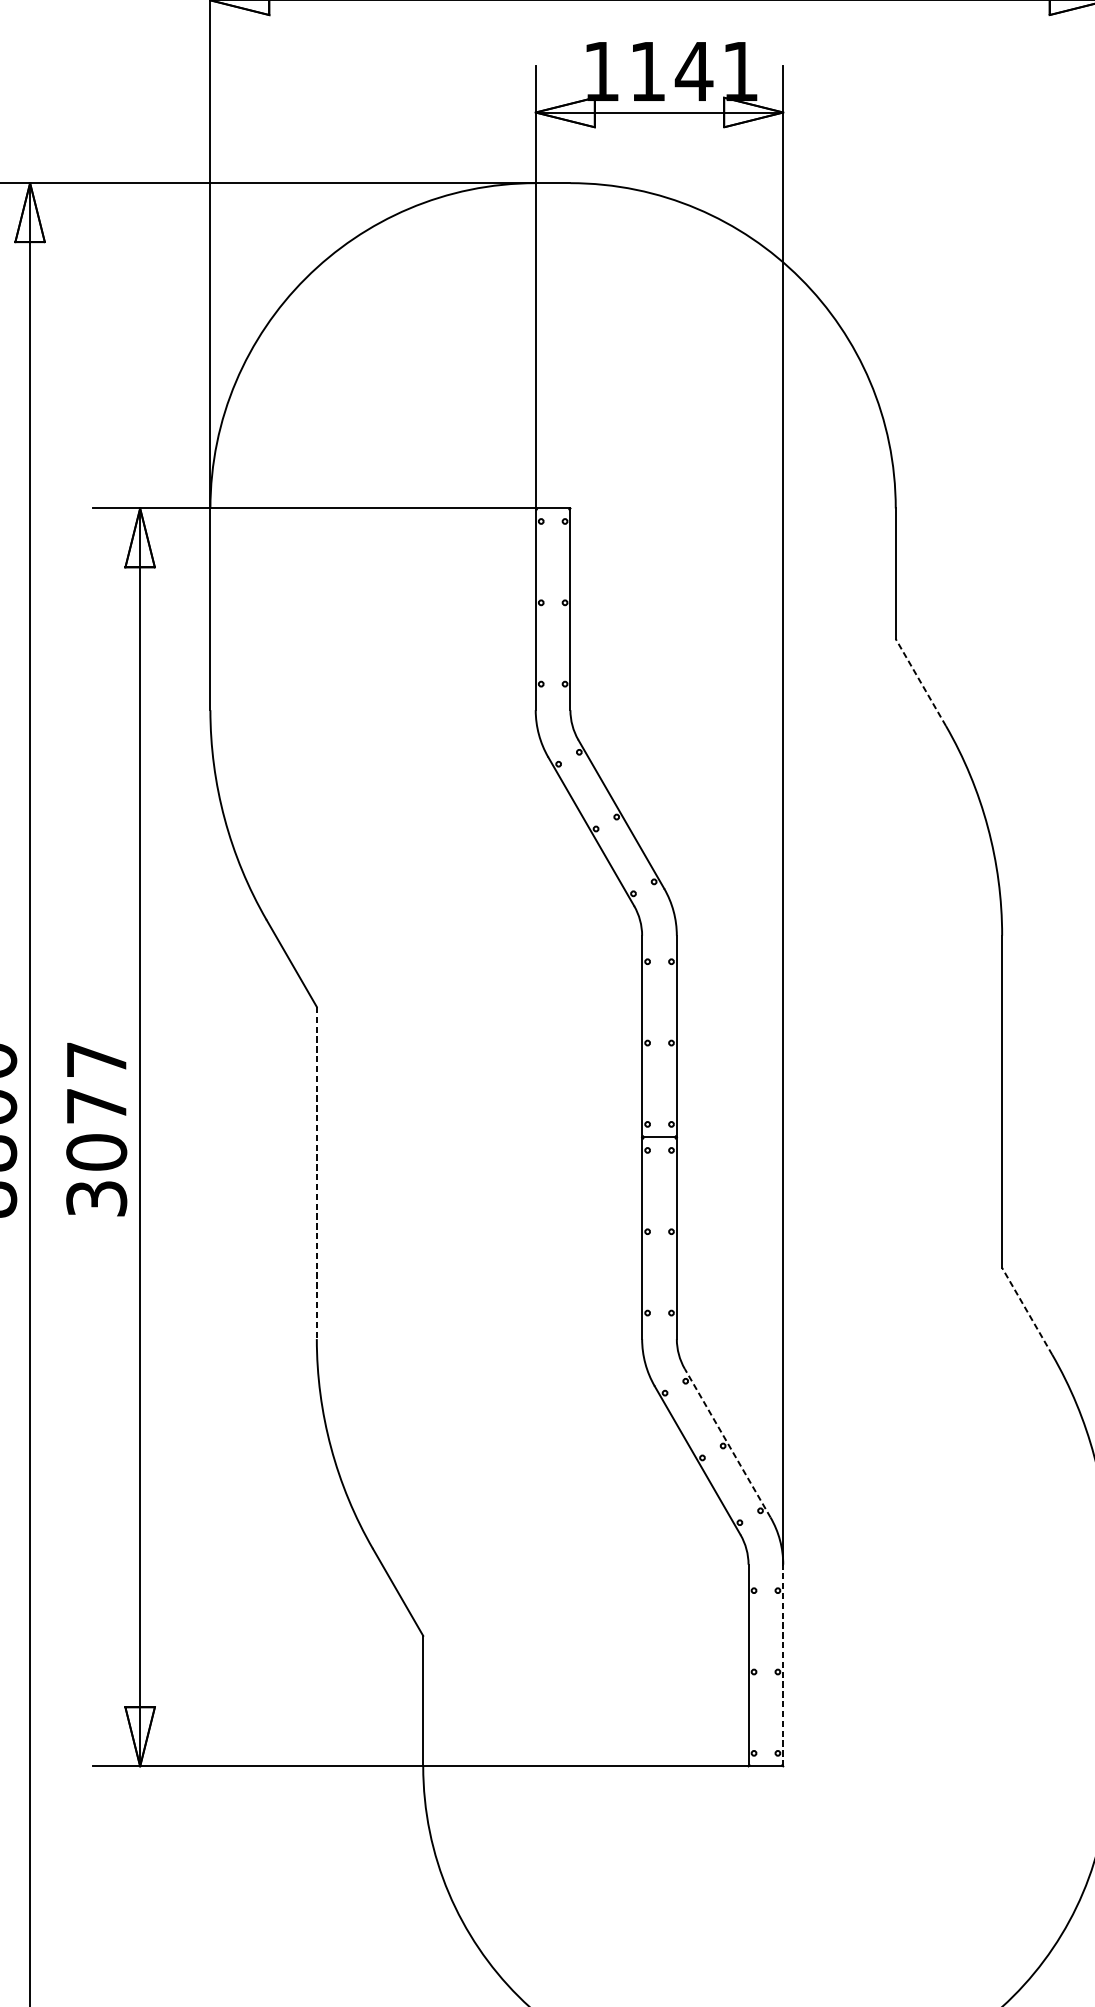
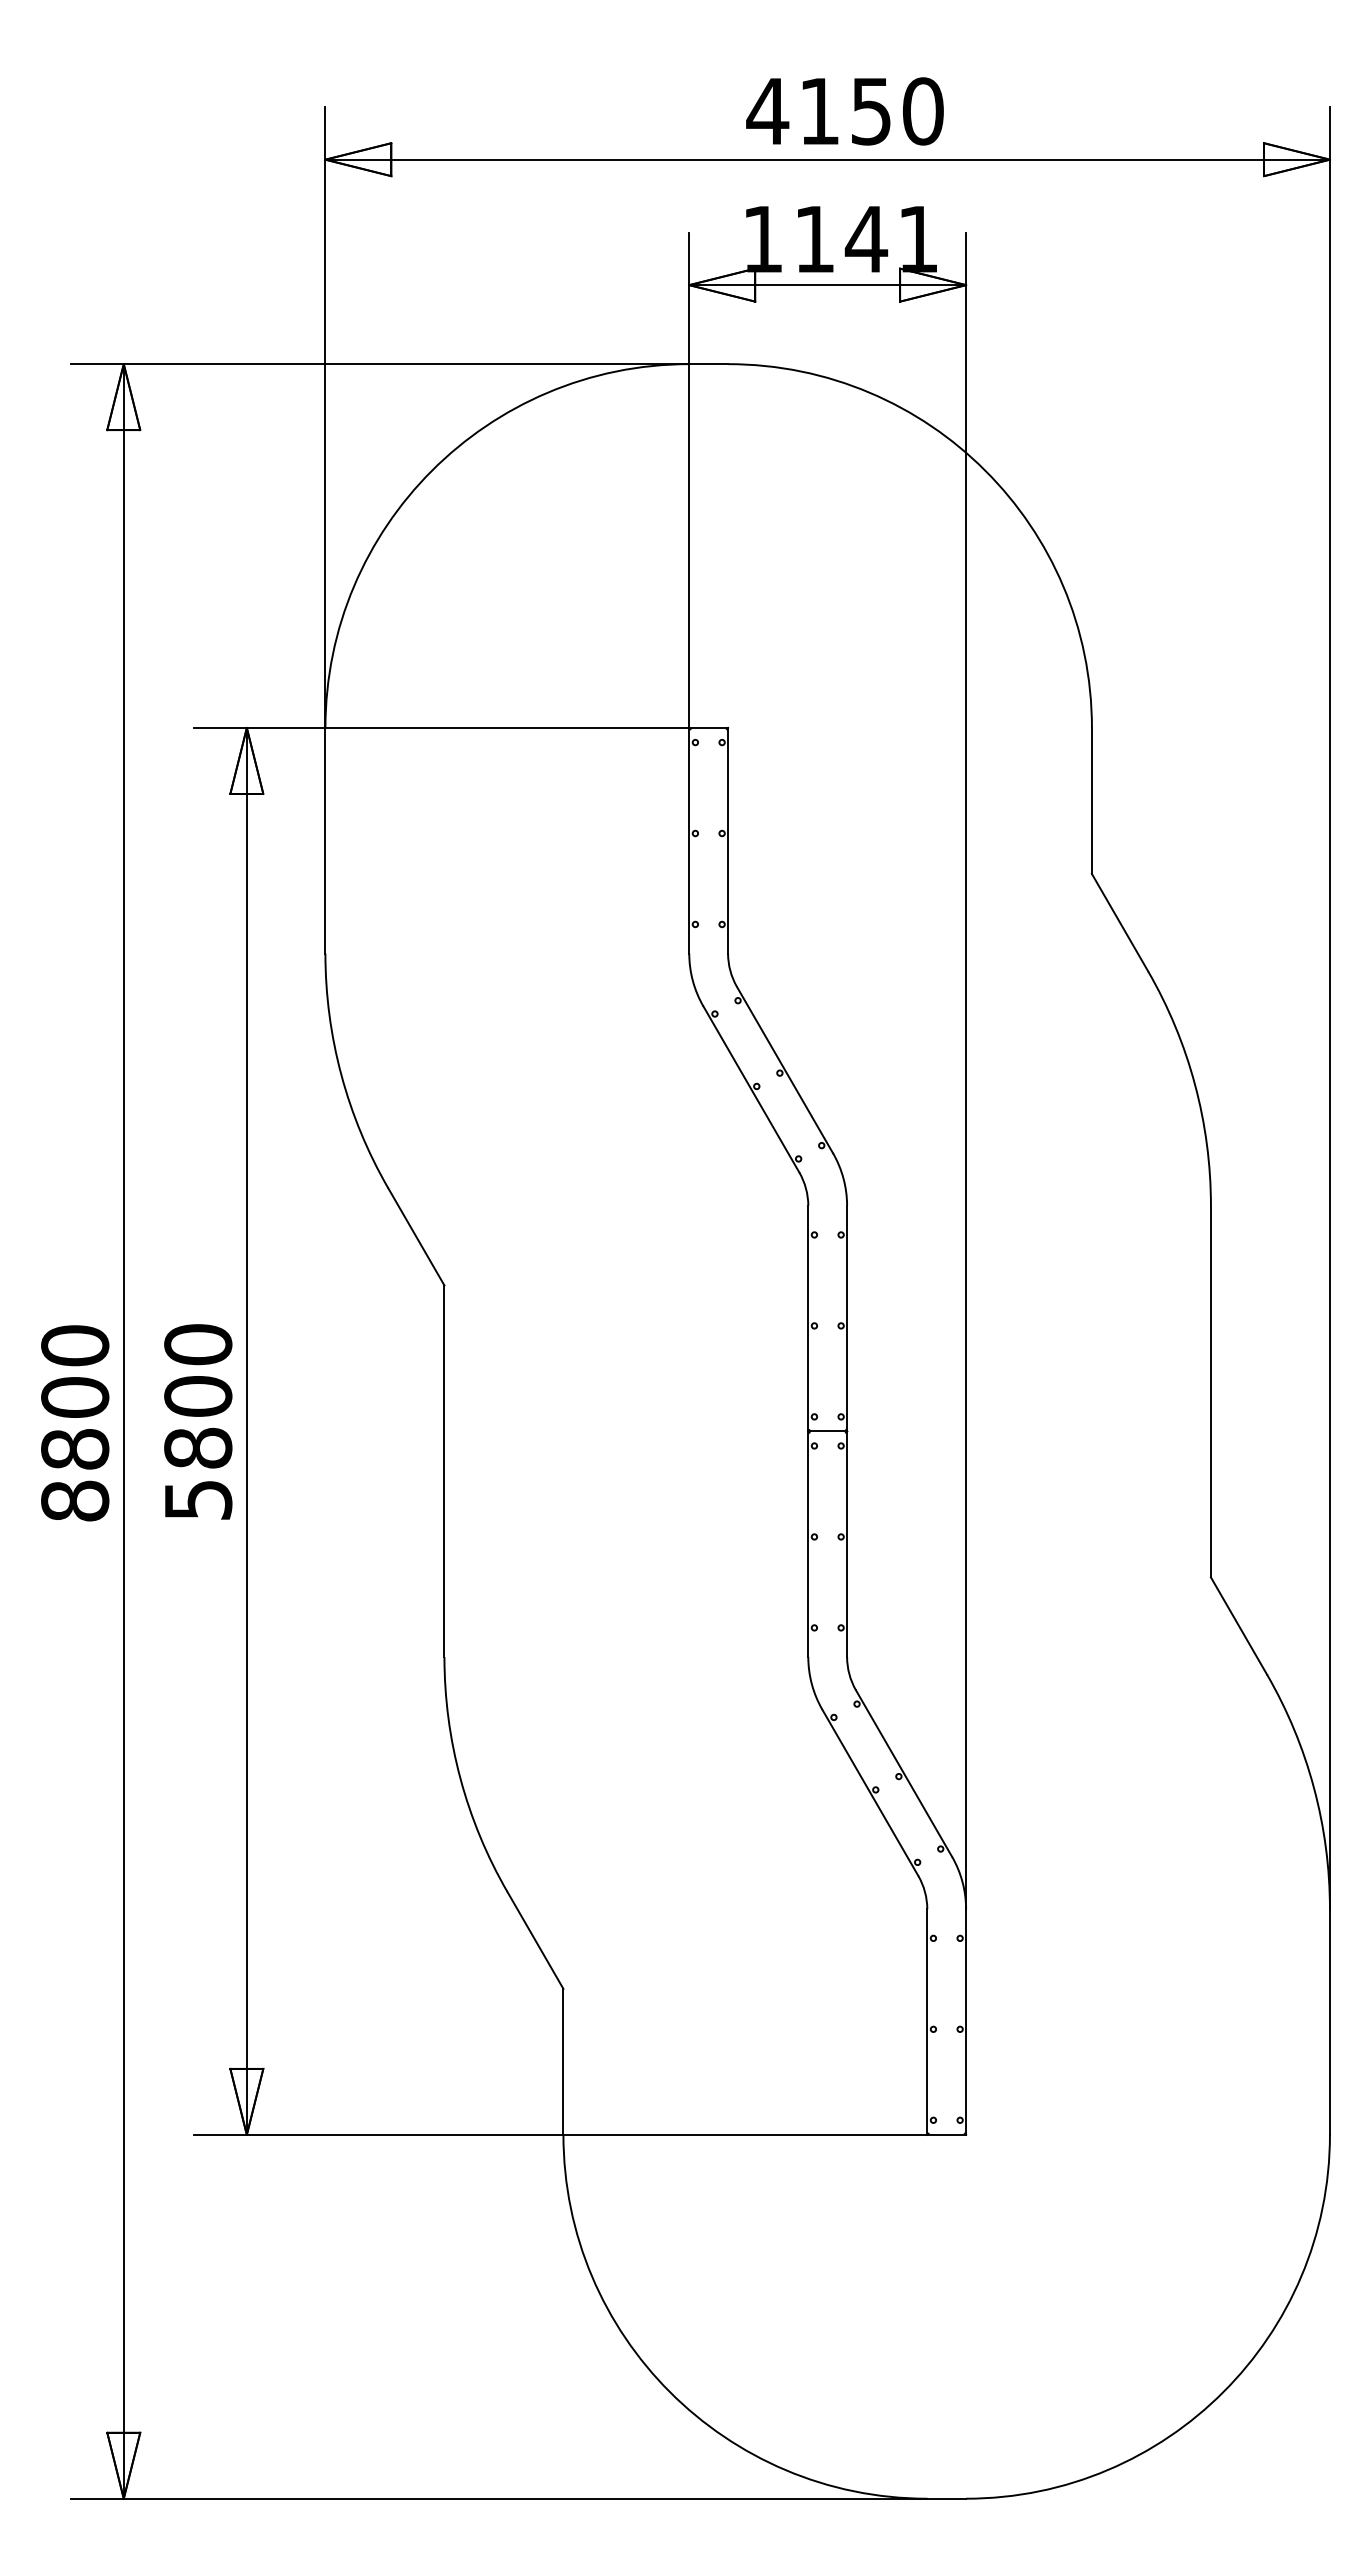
line: (920, 682) -> (1119, 922), dashed -> solid
text: (96, 1128) -> (198, 1421), 3077 -> 5800
line: (316, 1173) -> (444, 1471), dashed -> solid
line: (1026, 1310) -> (1238, 1625), dashed -> solid
line: (728, 1443) -> (904, 1773), dashed -> solid
line: (783, 1665) -> (966, 2022), dashed -> solid

